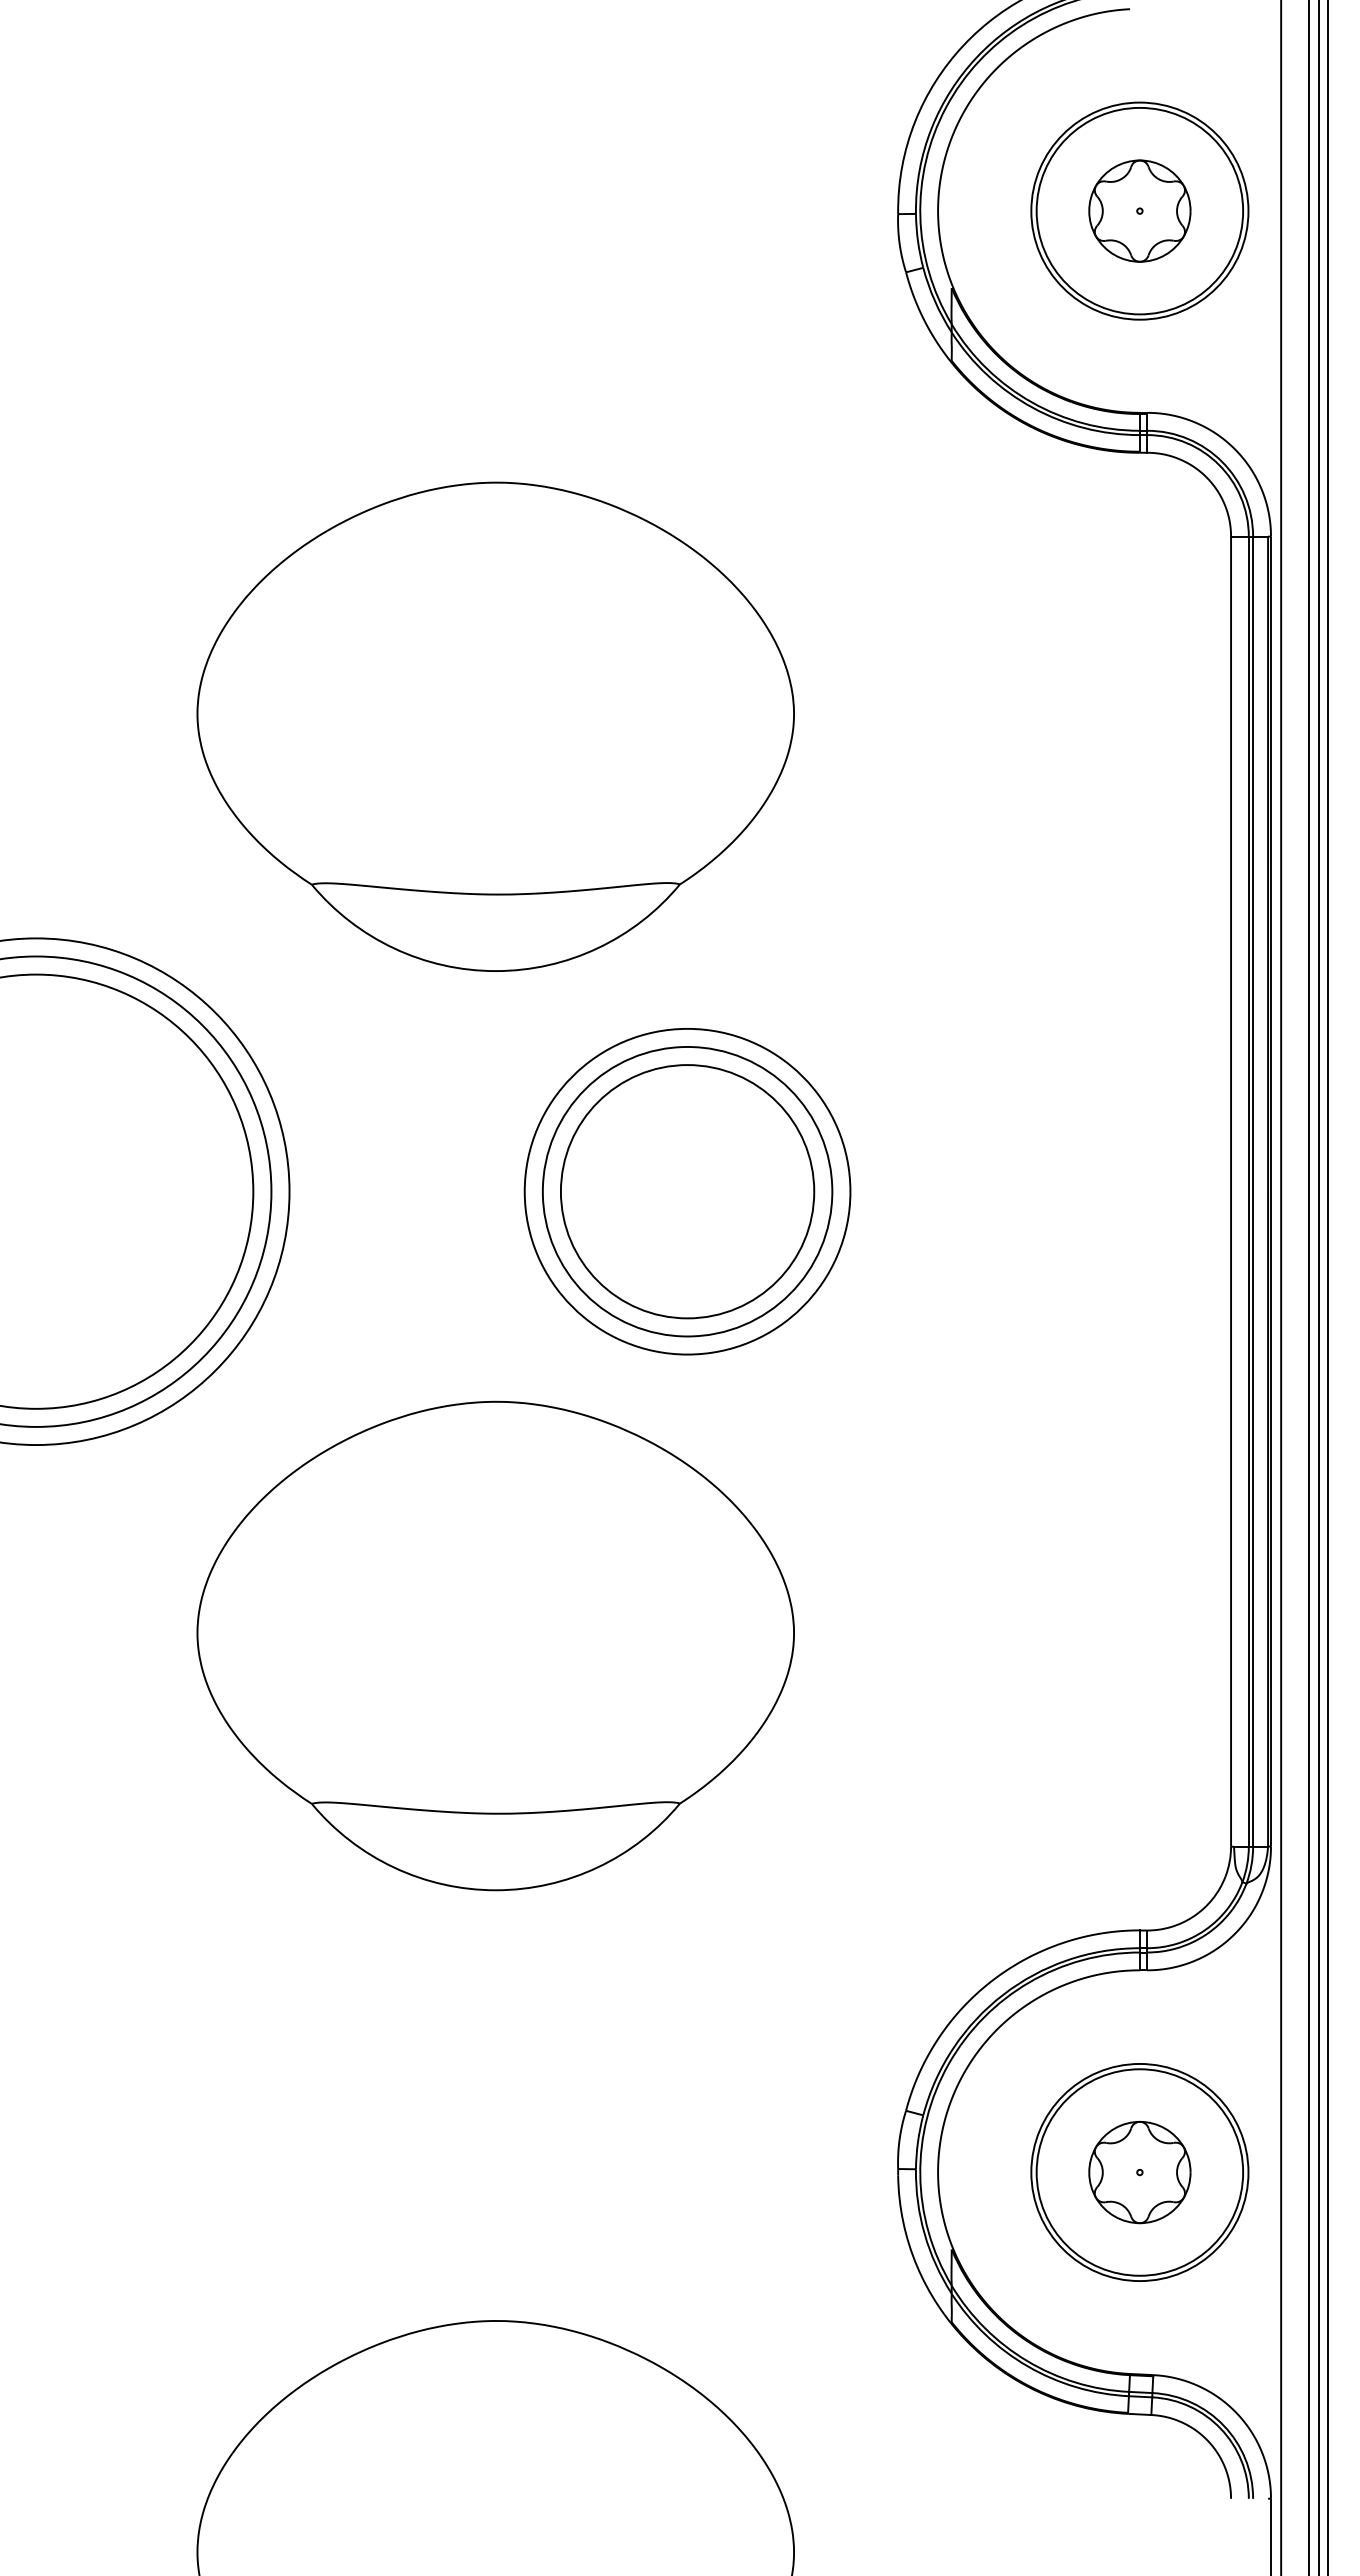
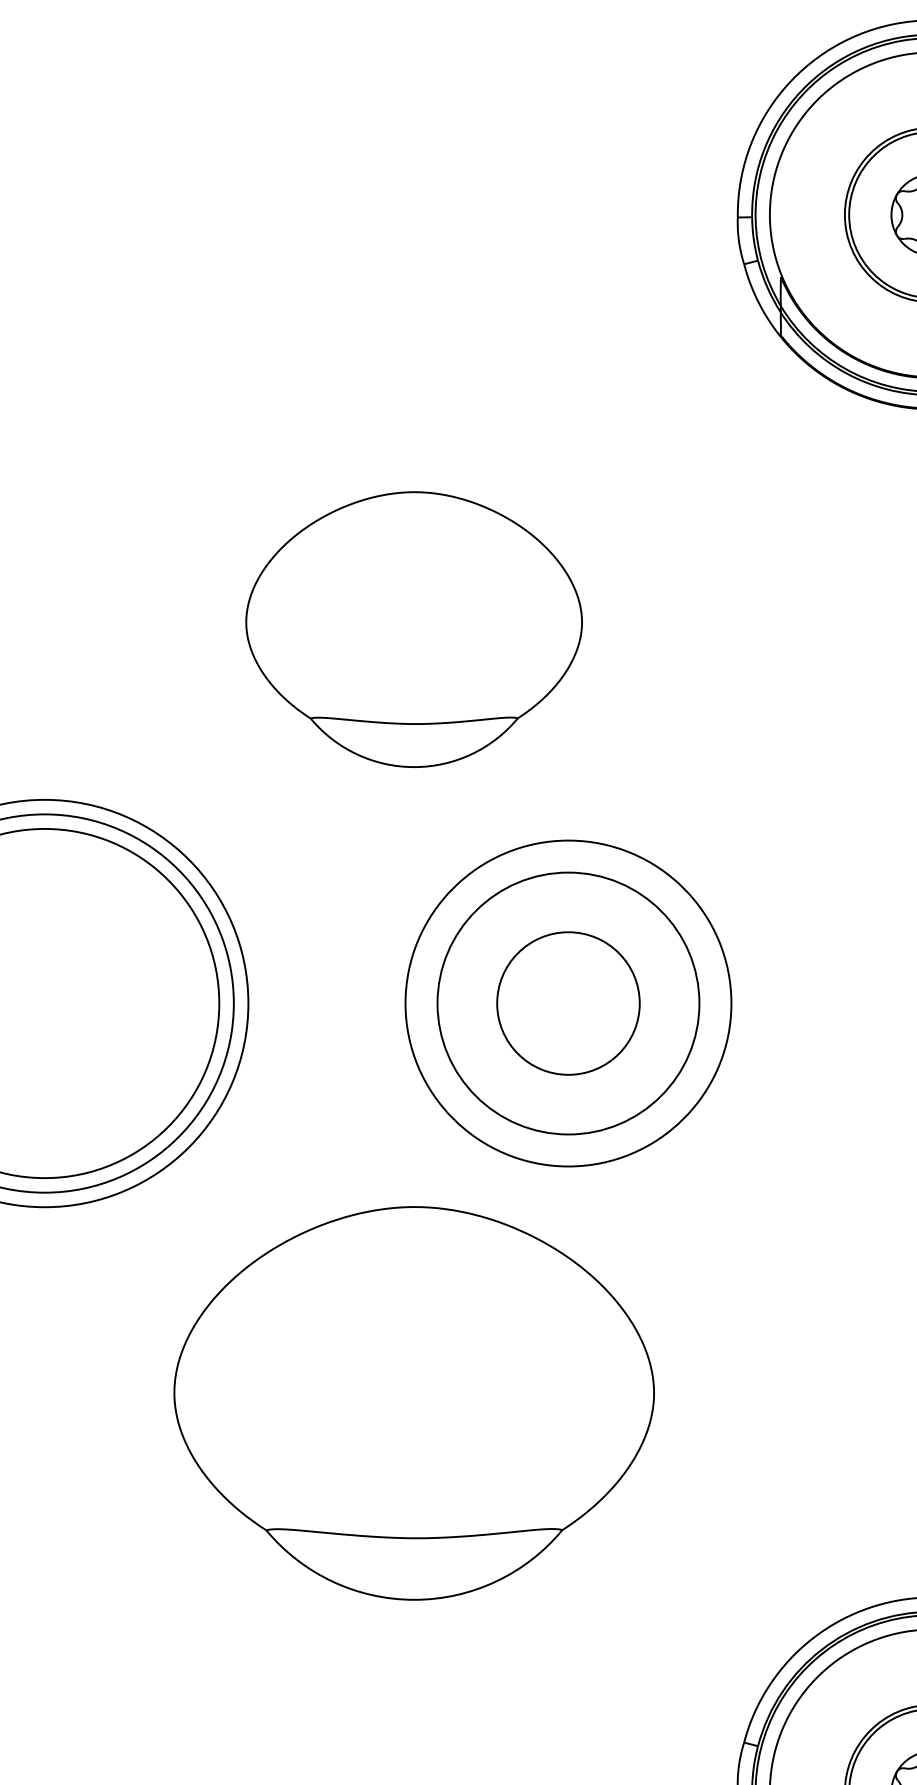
part: (495, 726) -> (414, 629), size x0.7
circle: (687, 1191) -> (568, 1003), size x0.7
circle: (687, 1191) -> (568, 1003), size x1.4
part: (495, 1645) -> (414, 1402), moved

